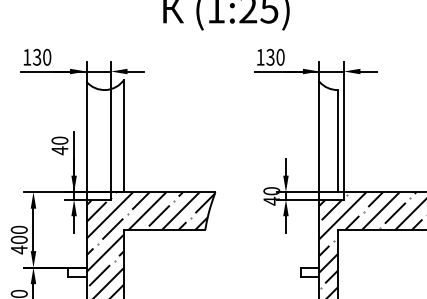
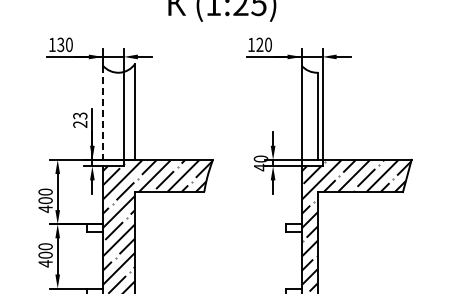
text: (270, 58) -> (259, 45), 130 -> 120
line: (85, 141) -> (102, 116), solid -> dashed
text: (60, 146) -> (80, 120), 40 -> 23

